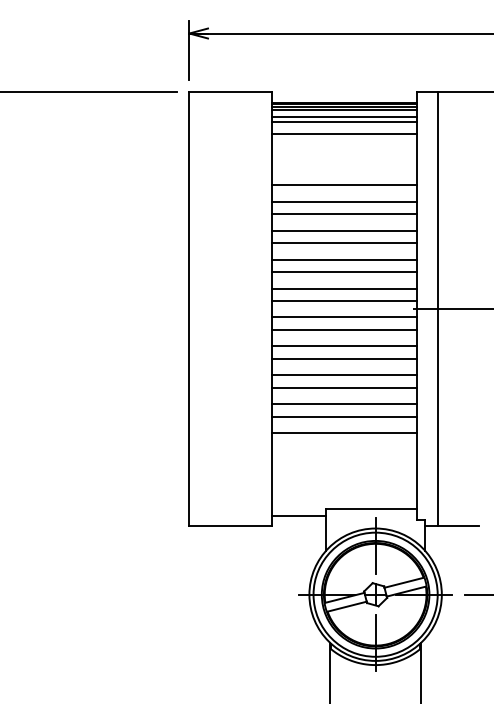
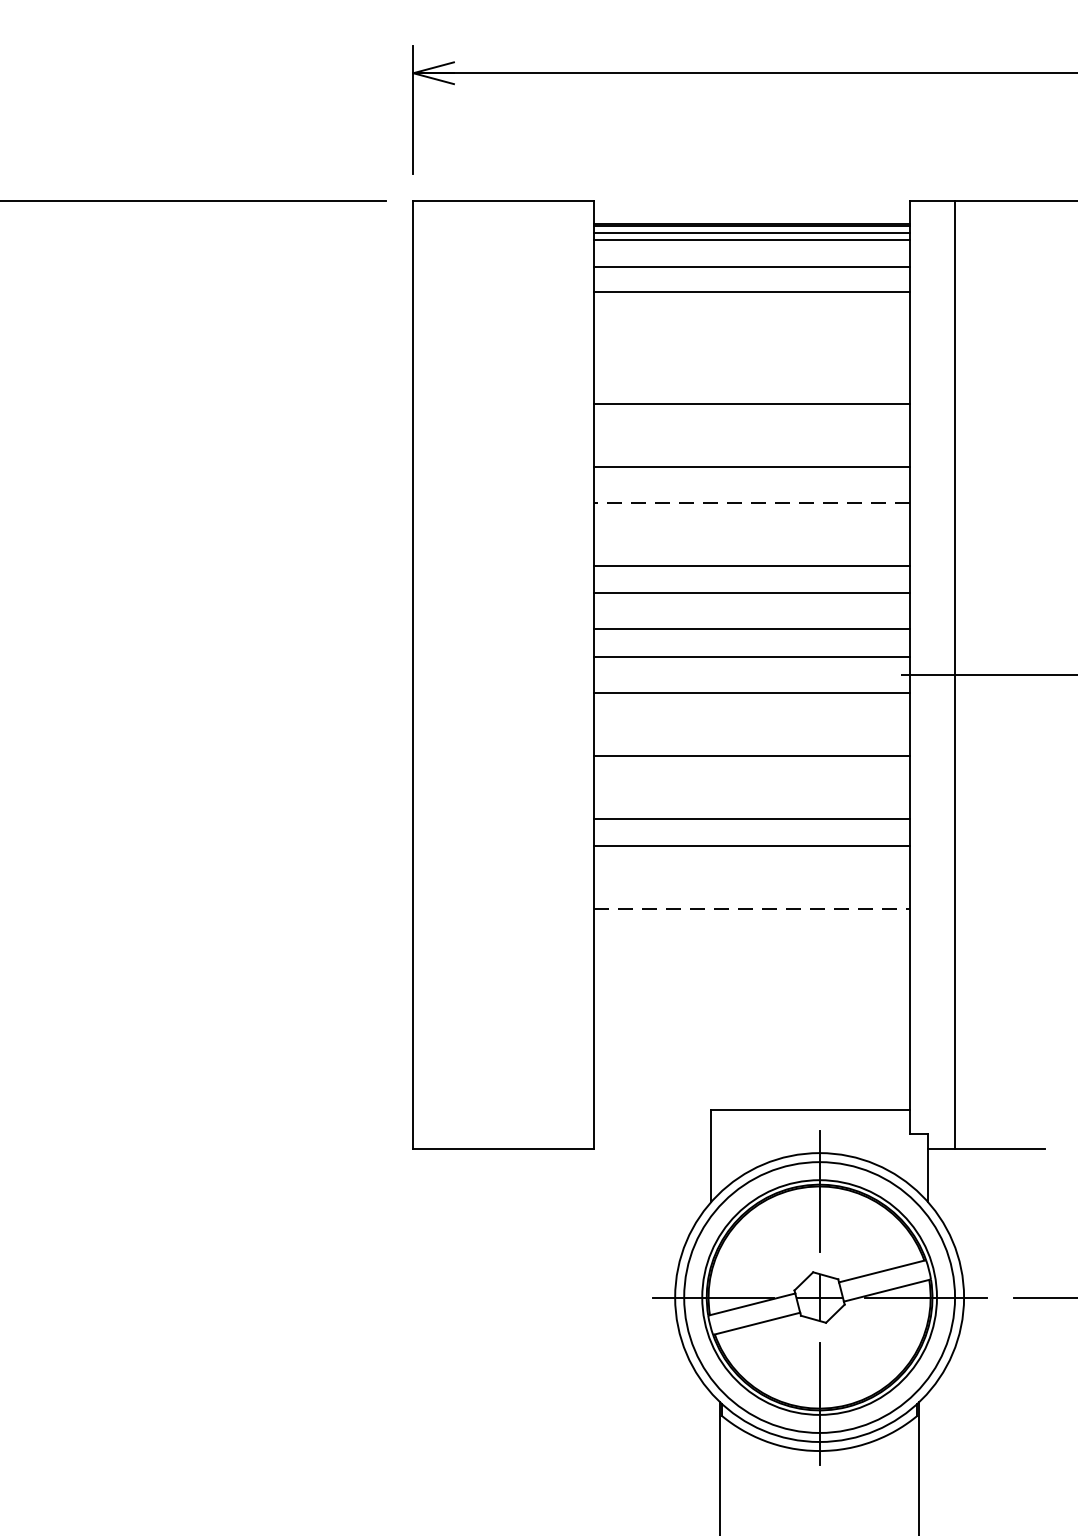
line: (344, 116) -> (751, 254), removed
line: (344, 201) -> (751, 439), removed
line: (344, 230) -> (751, 502), solid -> dashed
line: (344, 242) -> (751, 529), removed
line: (344, 329) -> (751, 718), removed
line: (344, 358) -> (751, 782), removed
line: (344, 404) -> (751, 882), removed
line: (345, 416) -> (753, 908), solid -> dashed
line: (344, 433) -> (751, 945), removed
line: (298, 516) -> (651, 1126), removed

